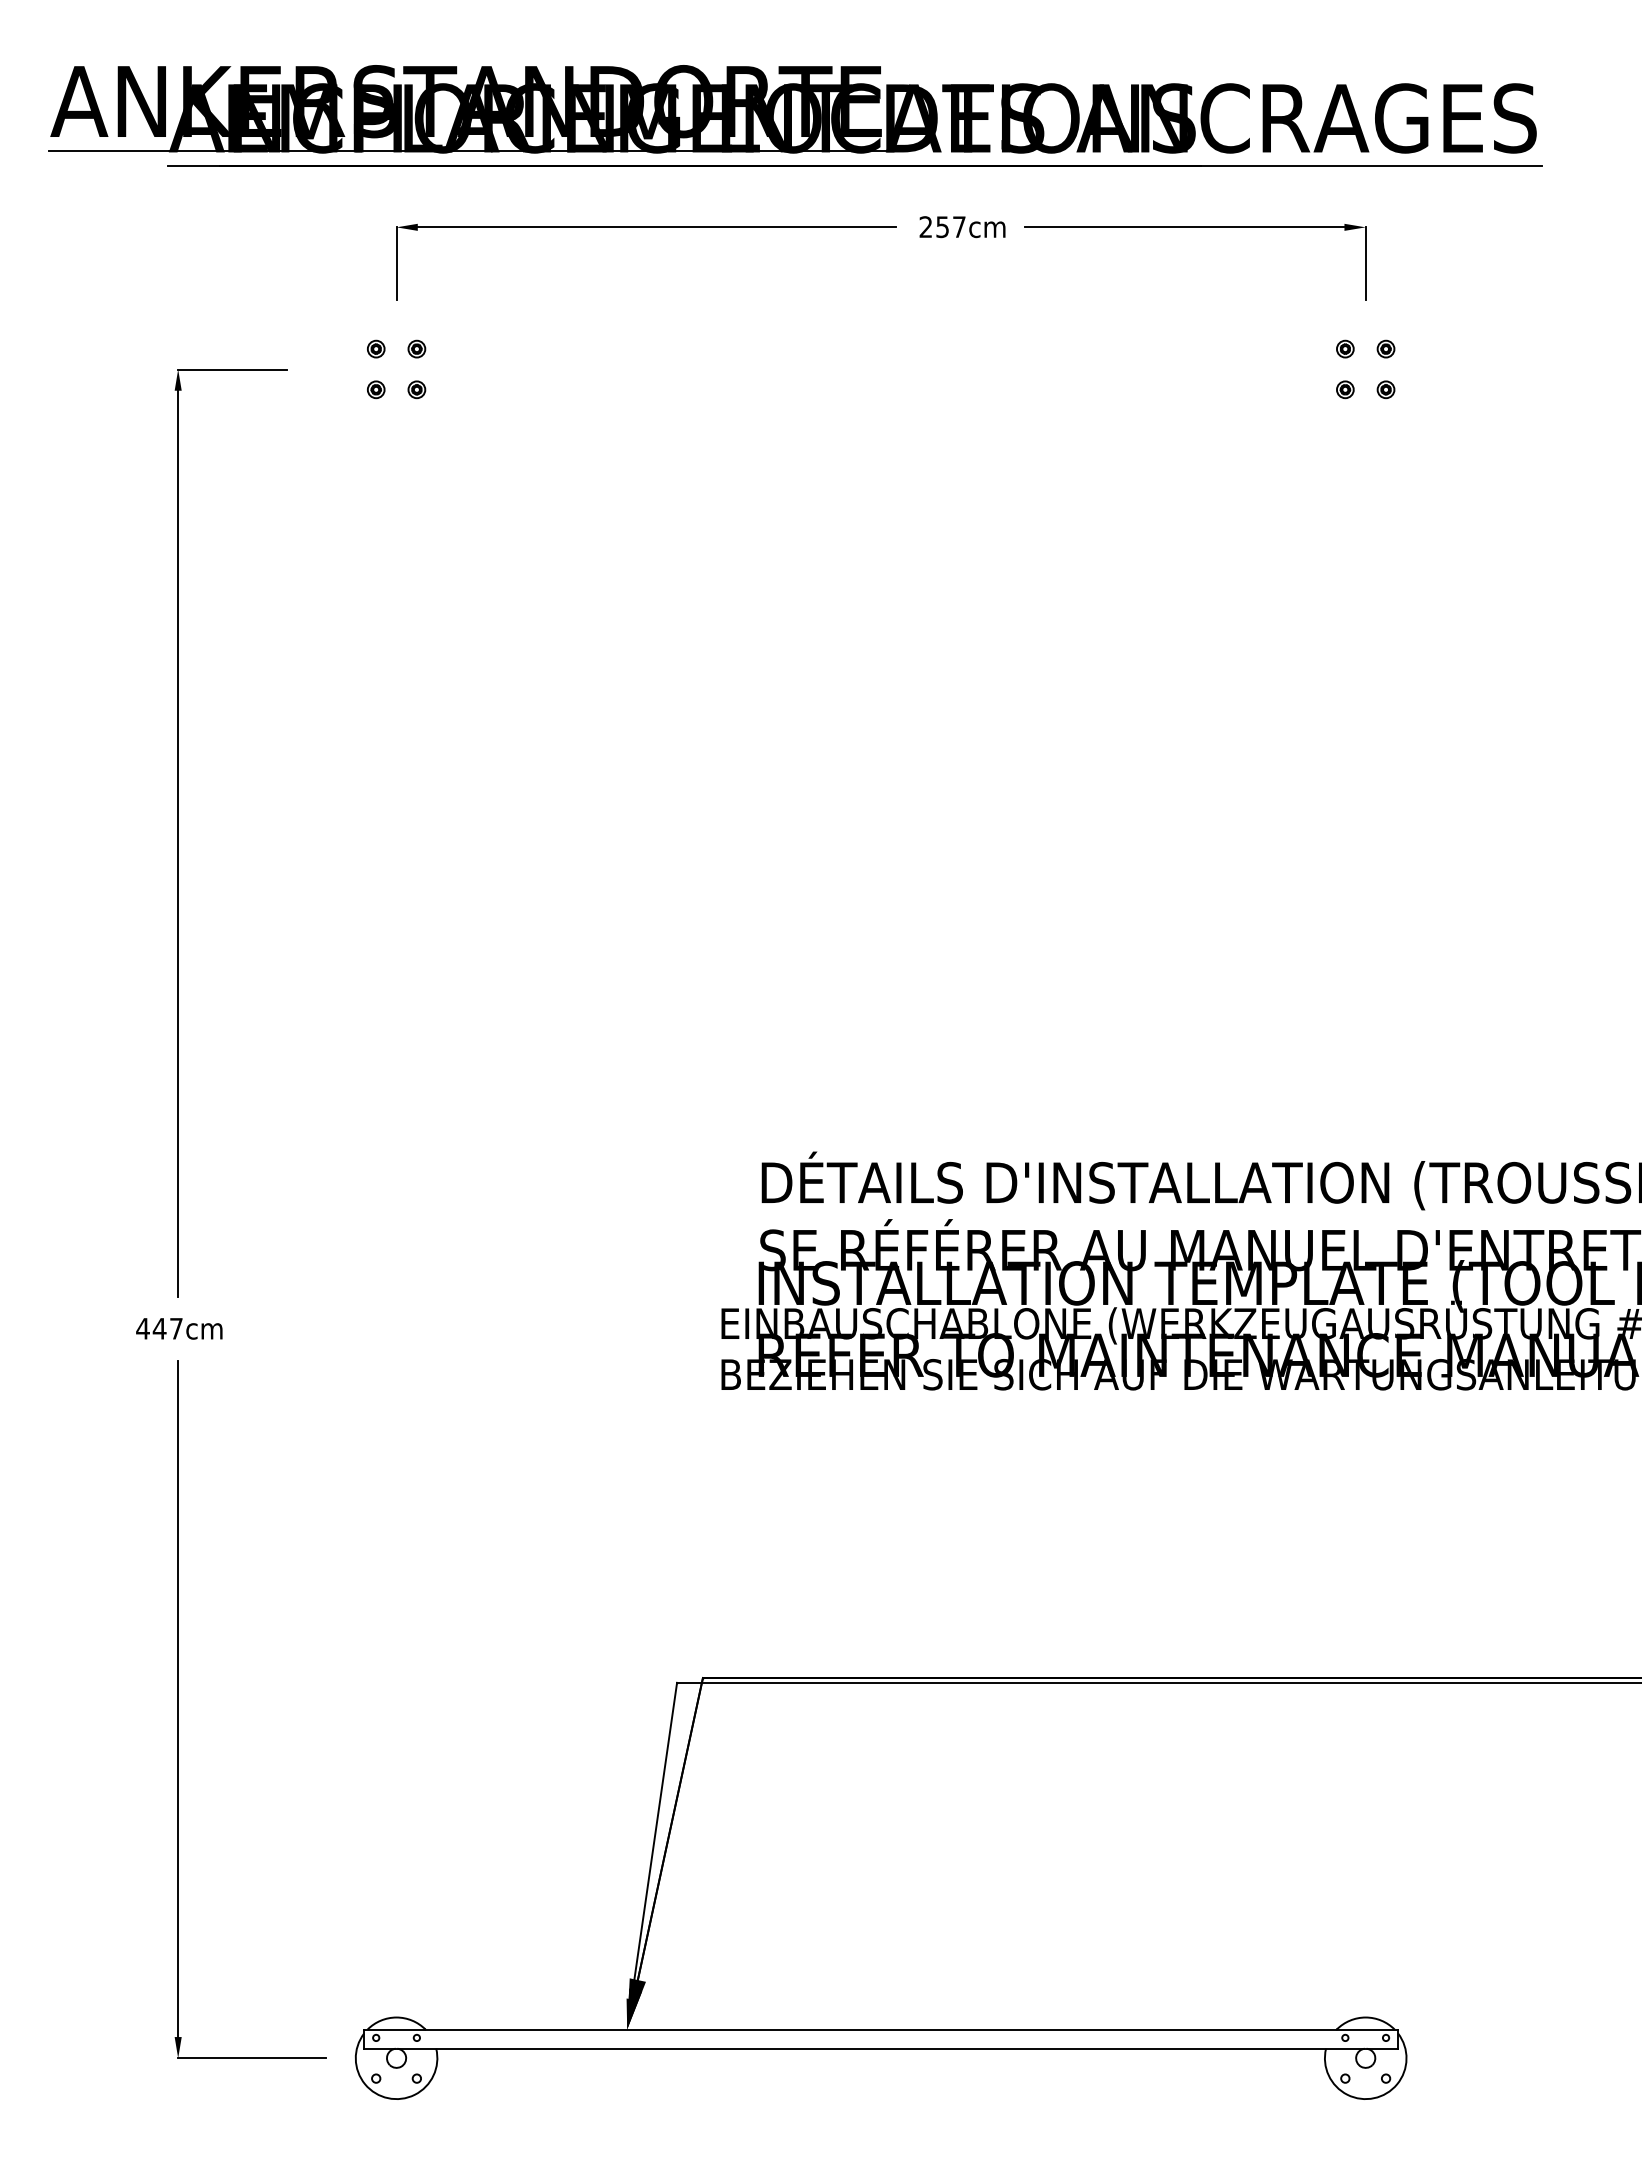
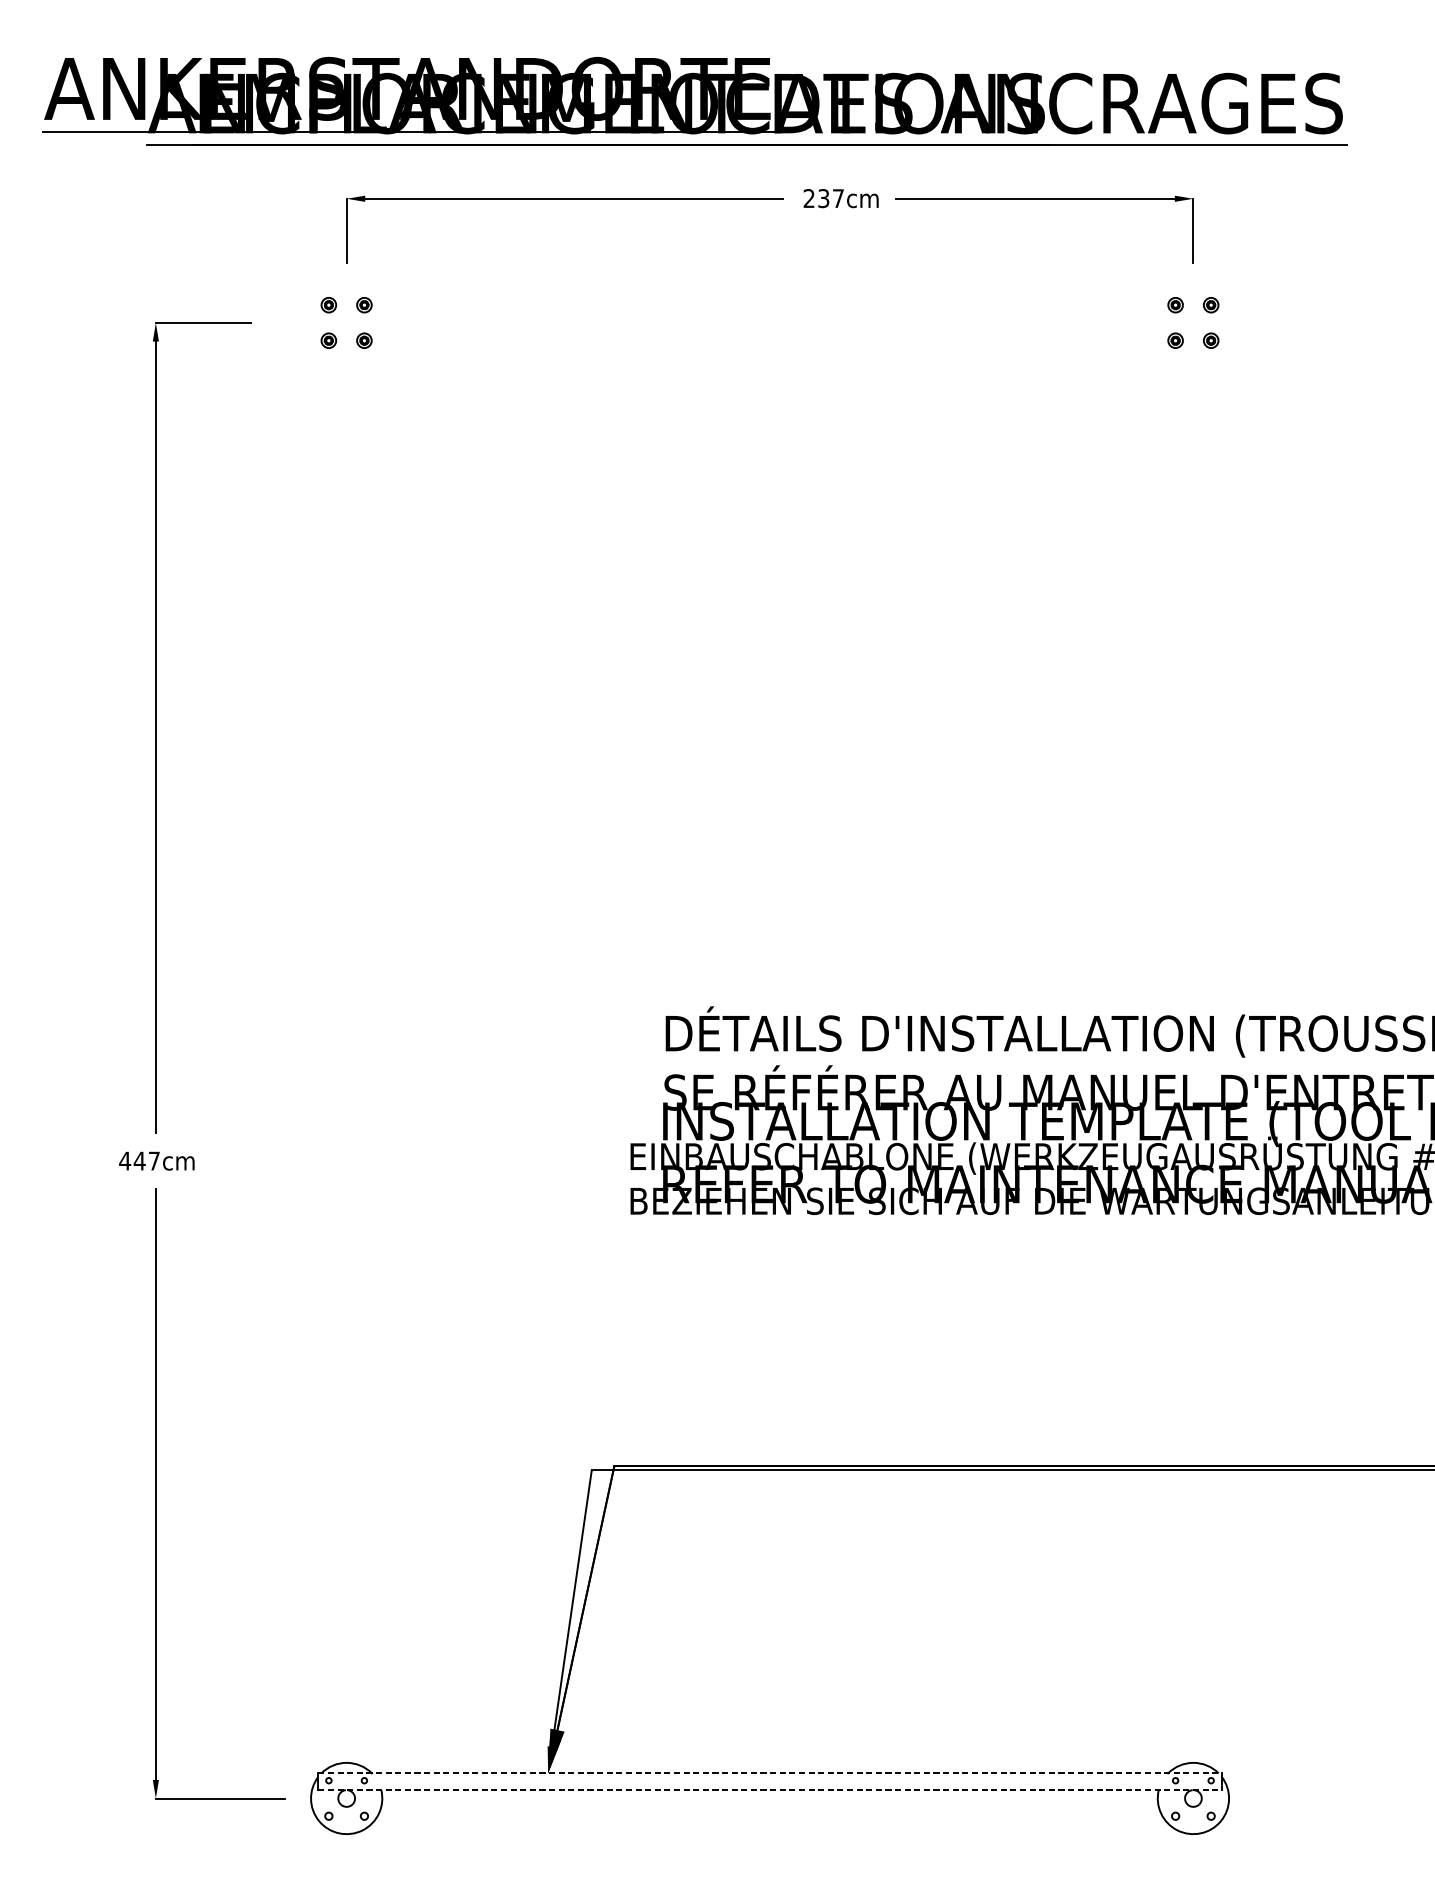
text: (942, 226) -> (823, 198), 257cm -> 237cm
line: (881, 2029) -> (770, 1773), solid -> dashed
line: (881, 2048) -> (770, 1789), solid -> dashed

